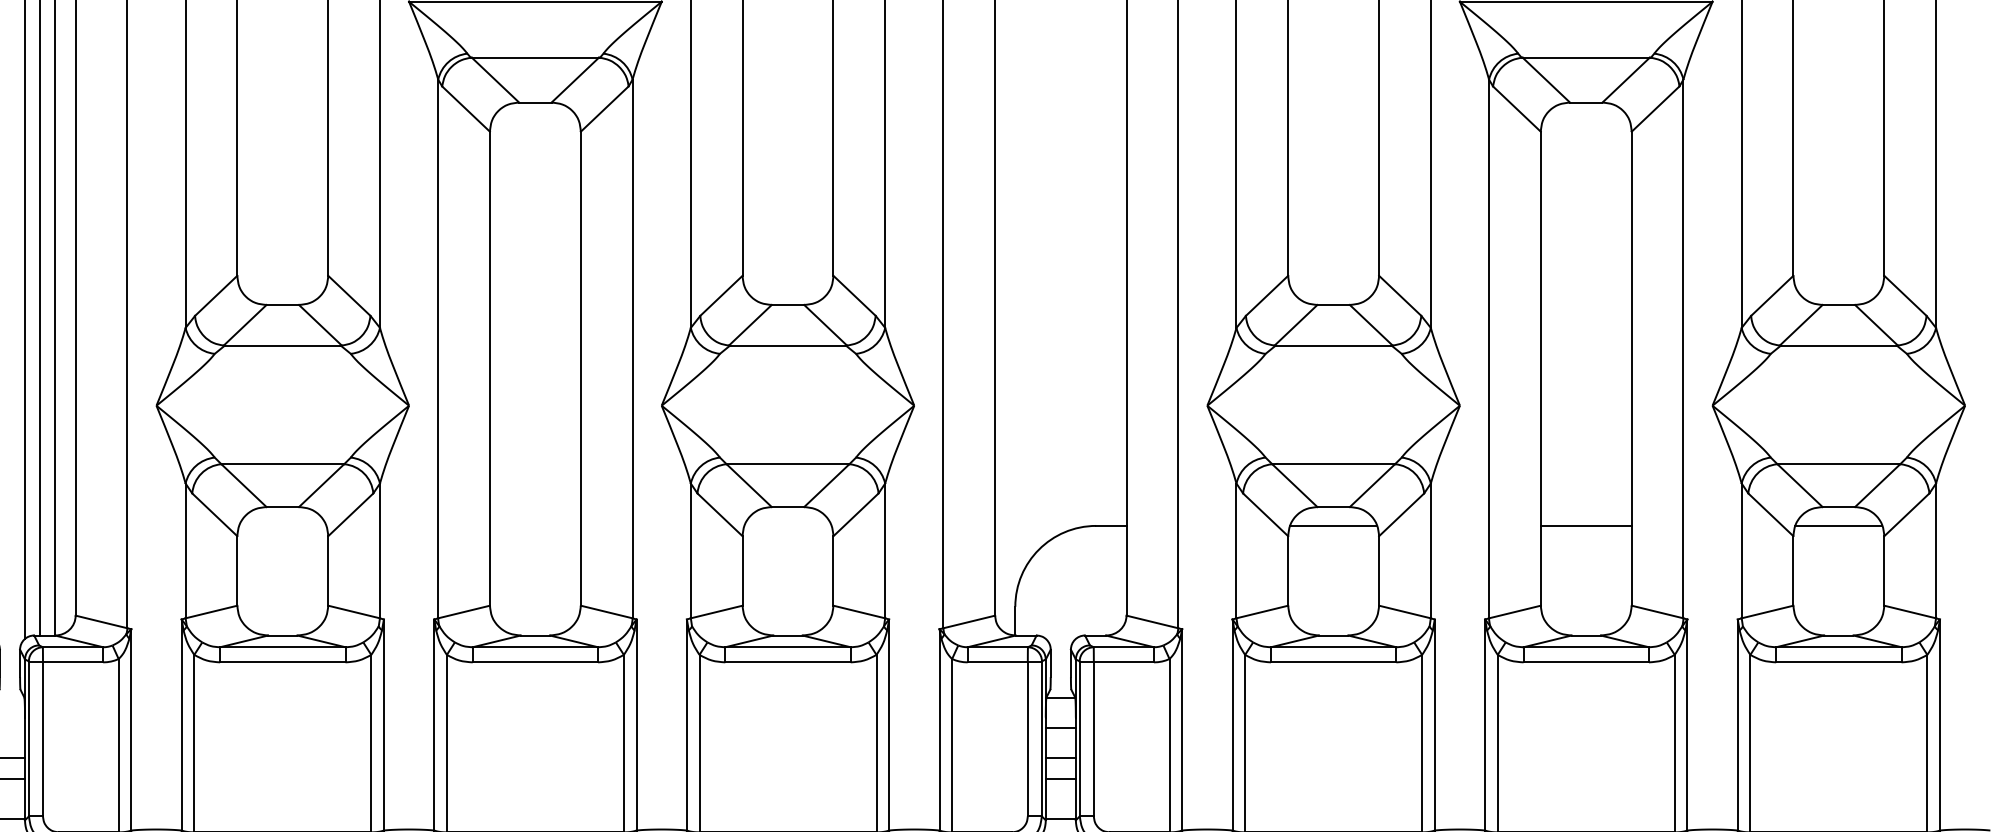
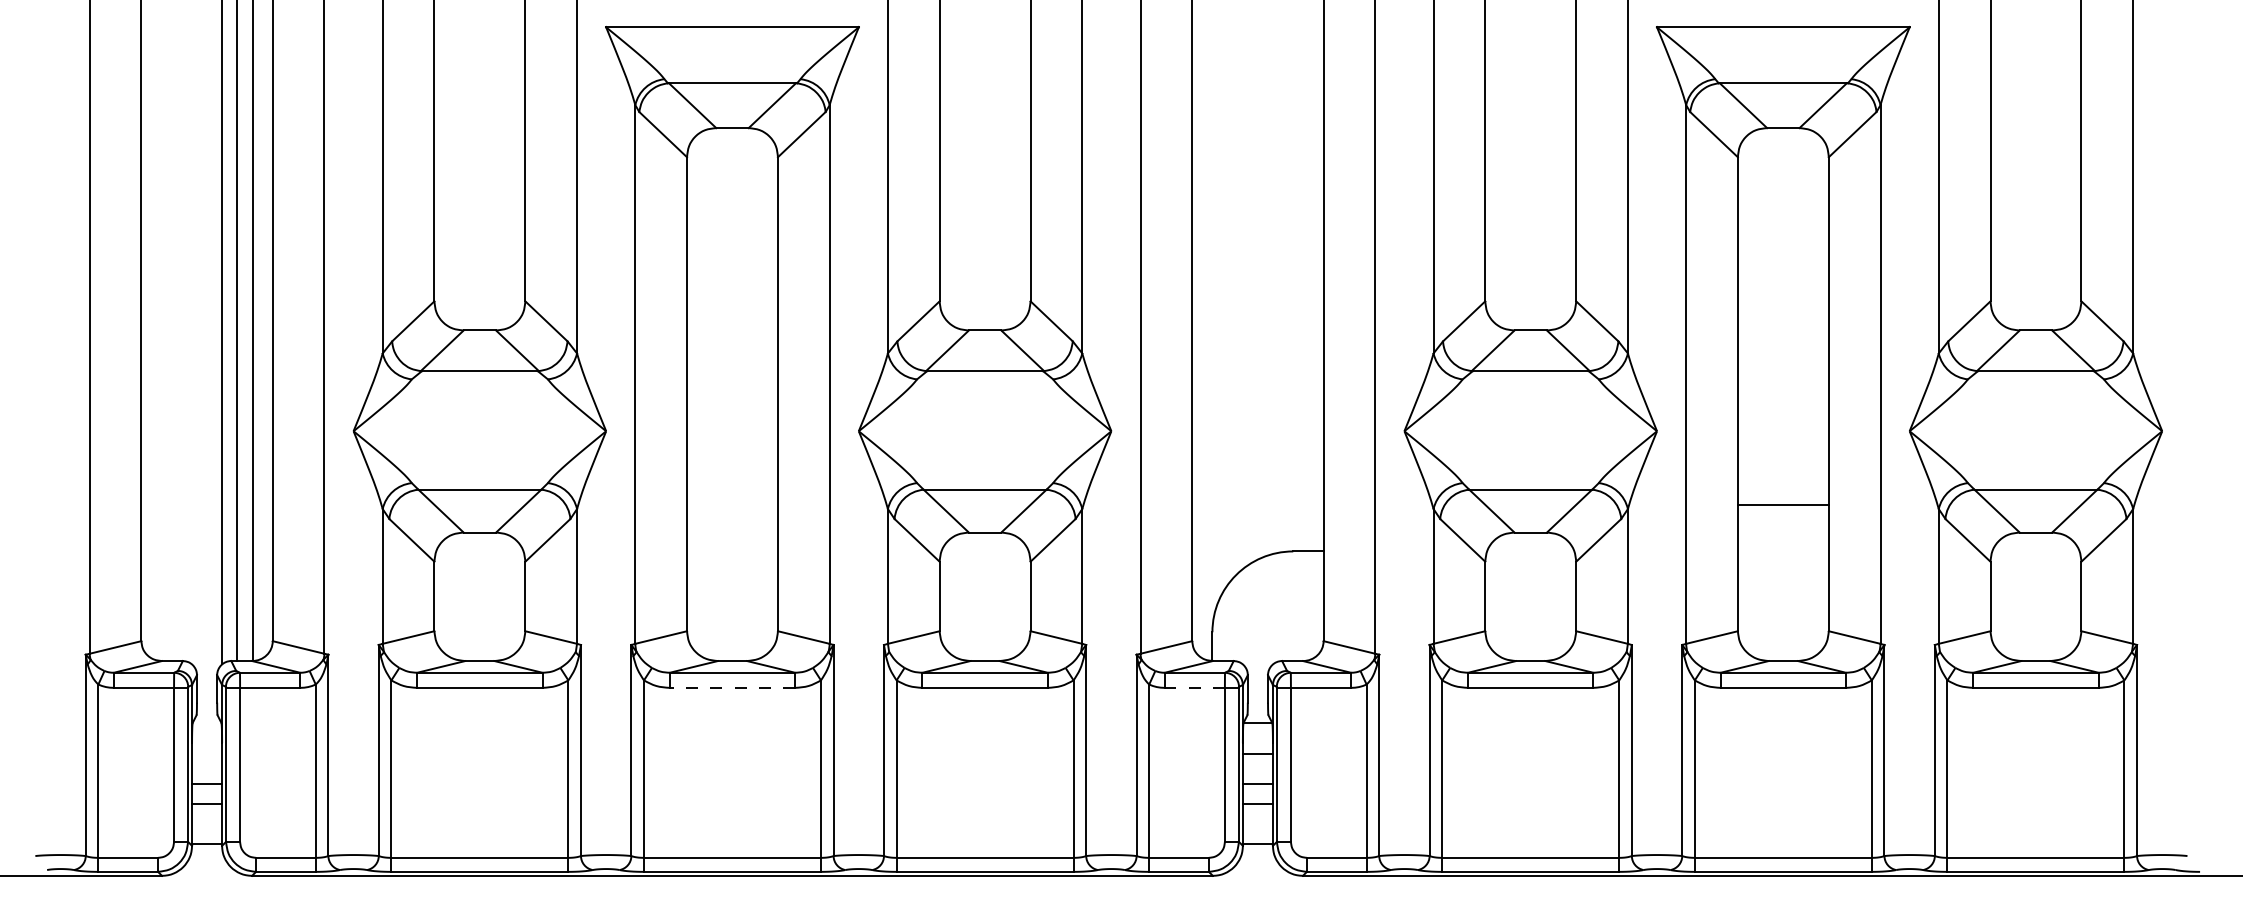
line: (1333, 525) -> (1530, 551), removed
line: (1585, 525) -> (1782, 505), moved
line: (1838, 525) -> (2035, 551), removed
line: (535, 661) -> (732, 687), solid -> dashed
line: (997, 661) -> (1194, 687), solid -> dashed

